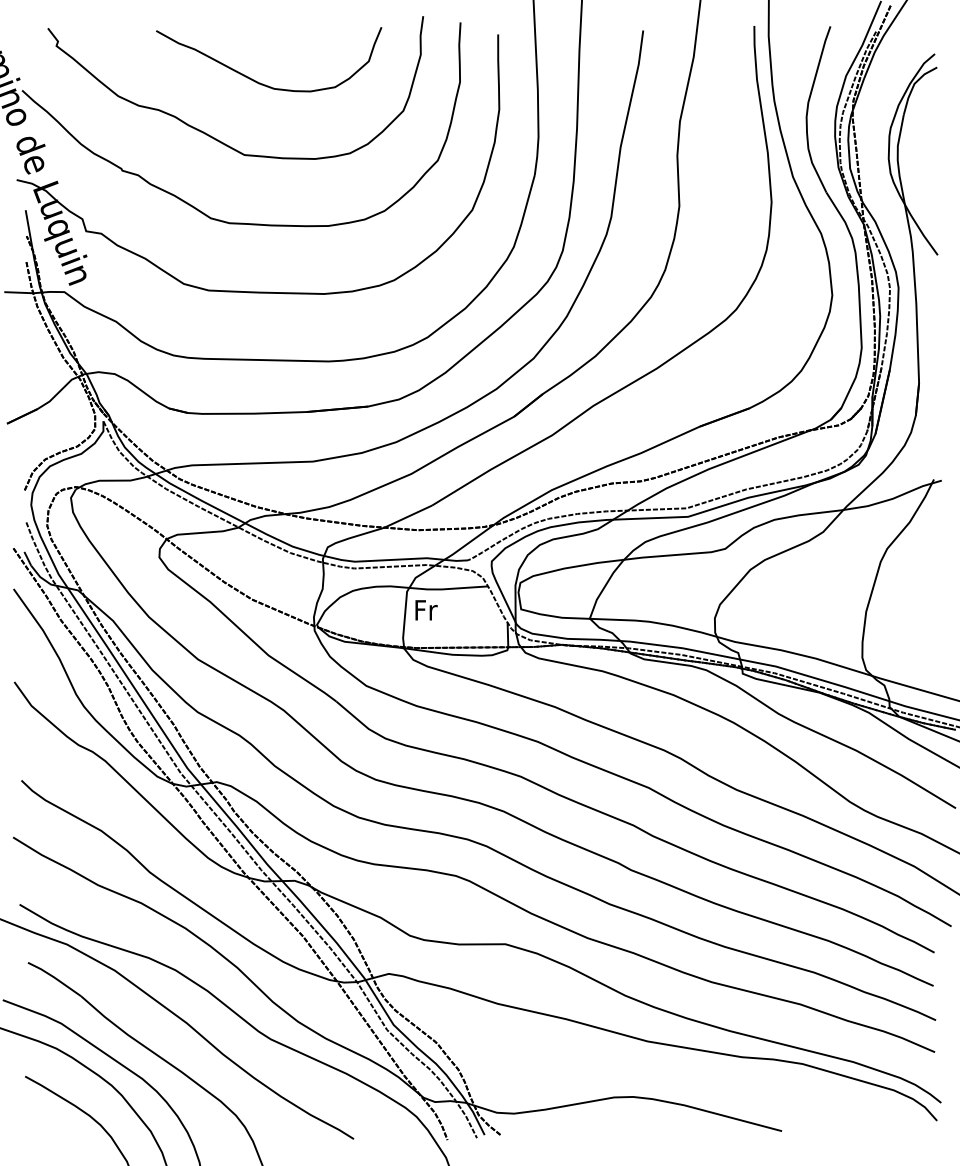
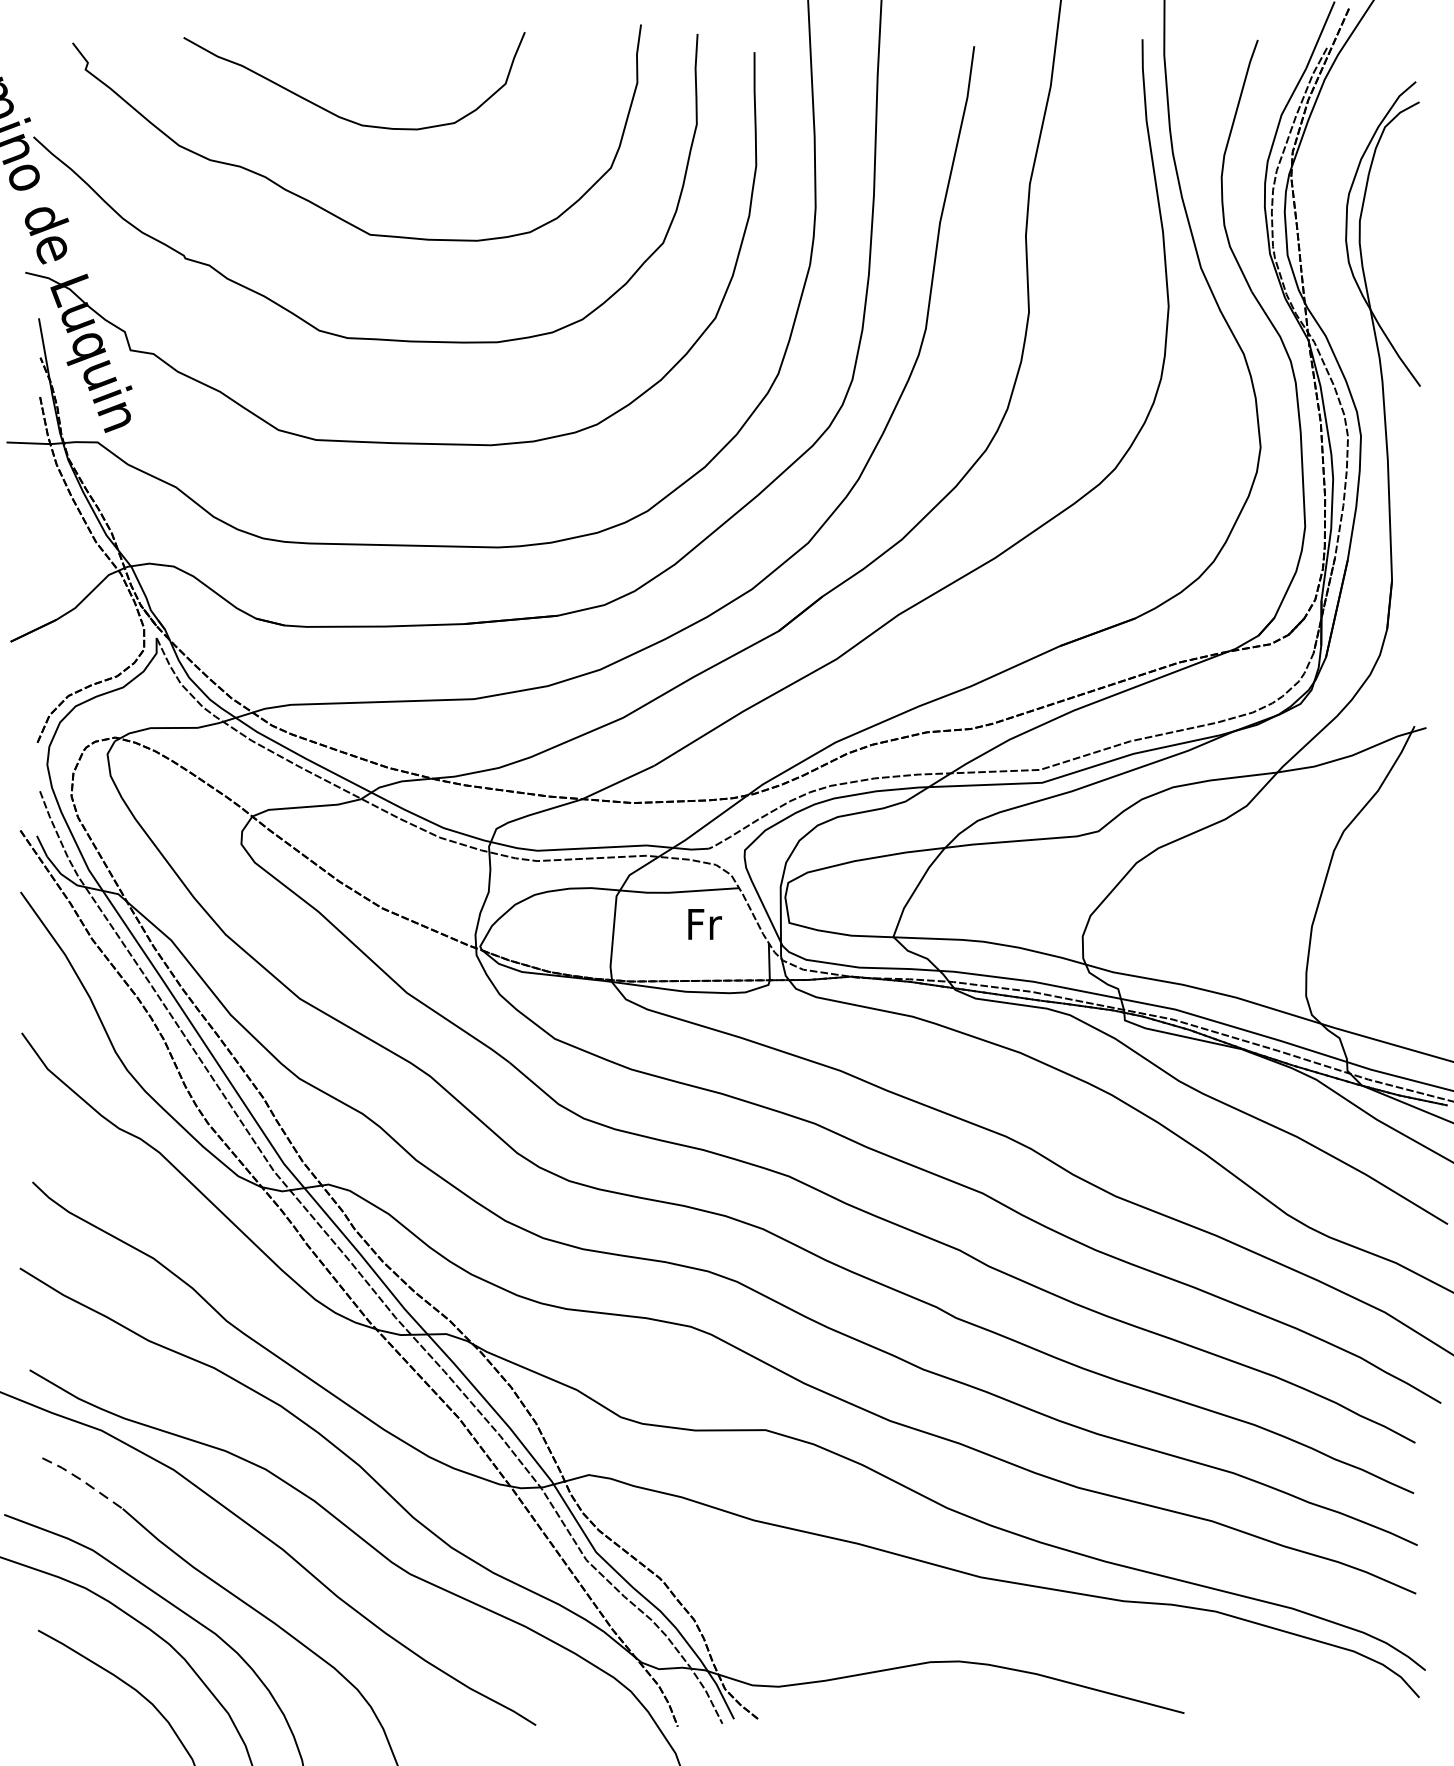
curve: (260, 82) -> (341, 115), moved
text: (426, 610) -> (705, 924), moved
line: (54, 977) -> (82, 1480), solid -> dashed

